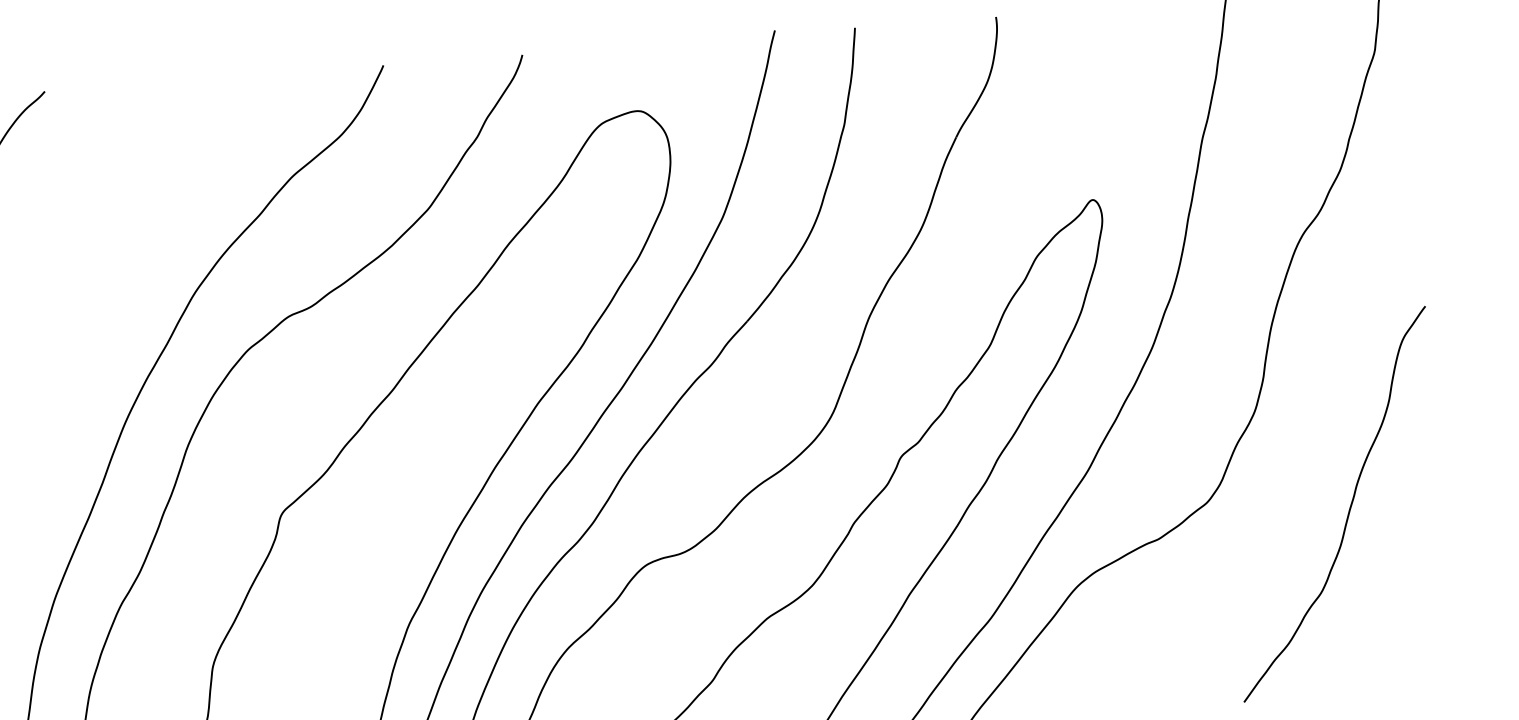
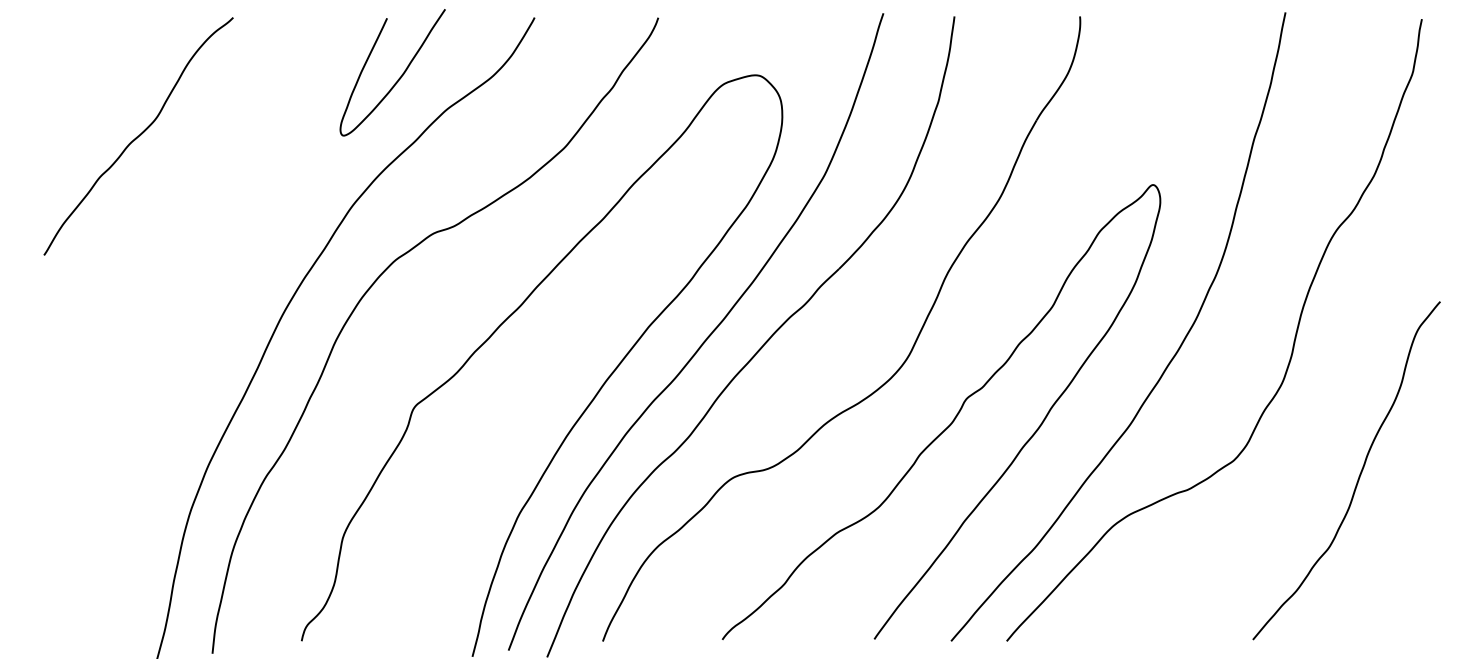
curve: (235, 145) -> (398, 78), added

